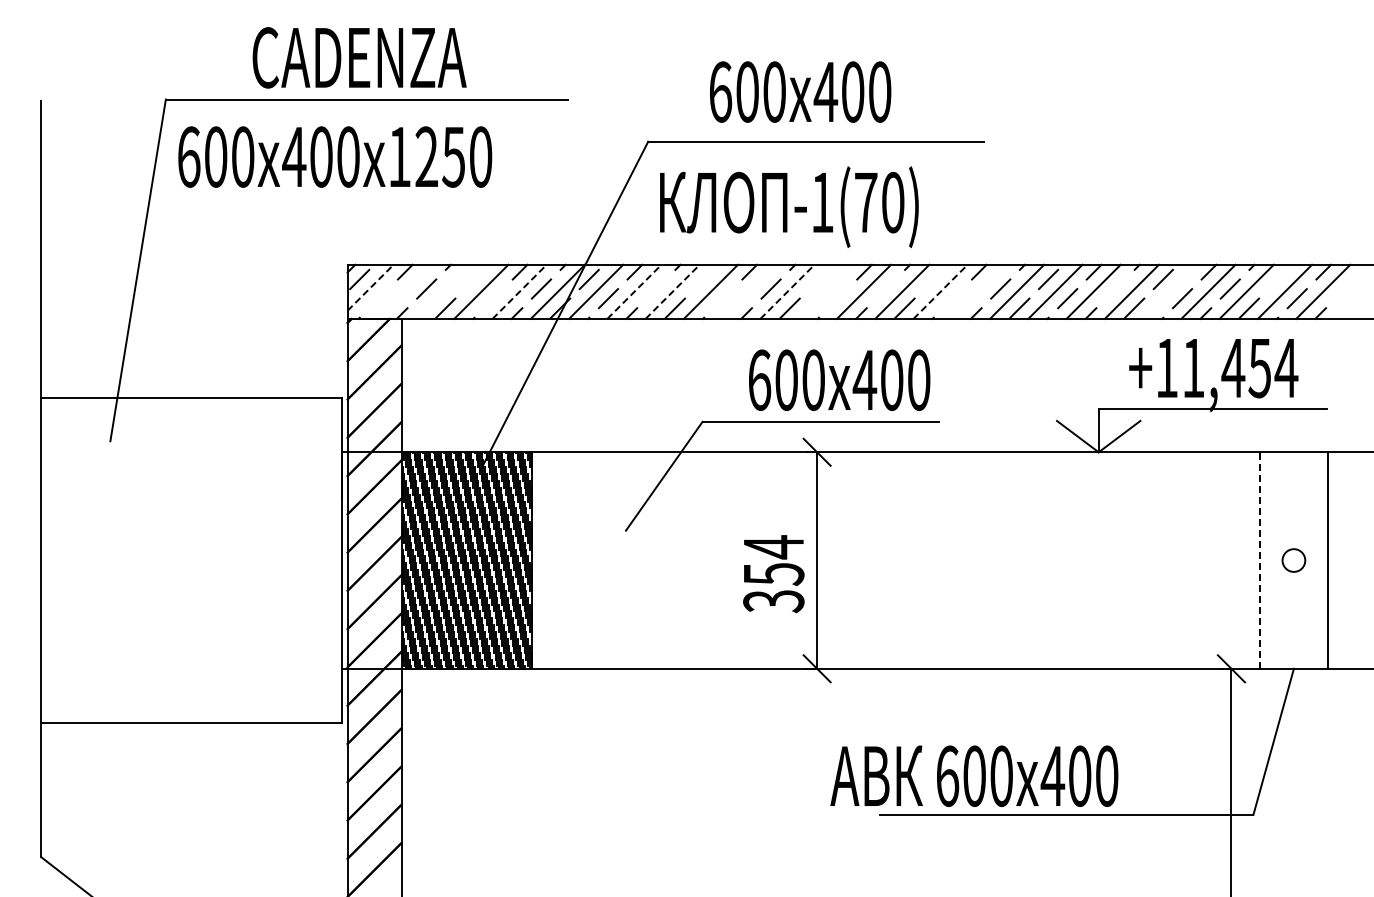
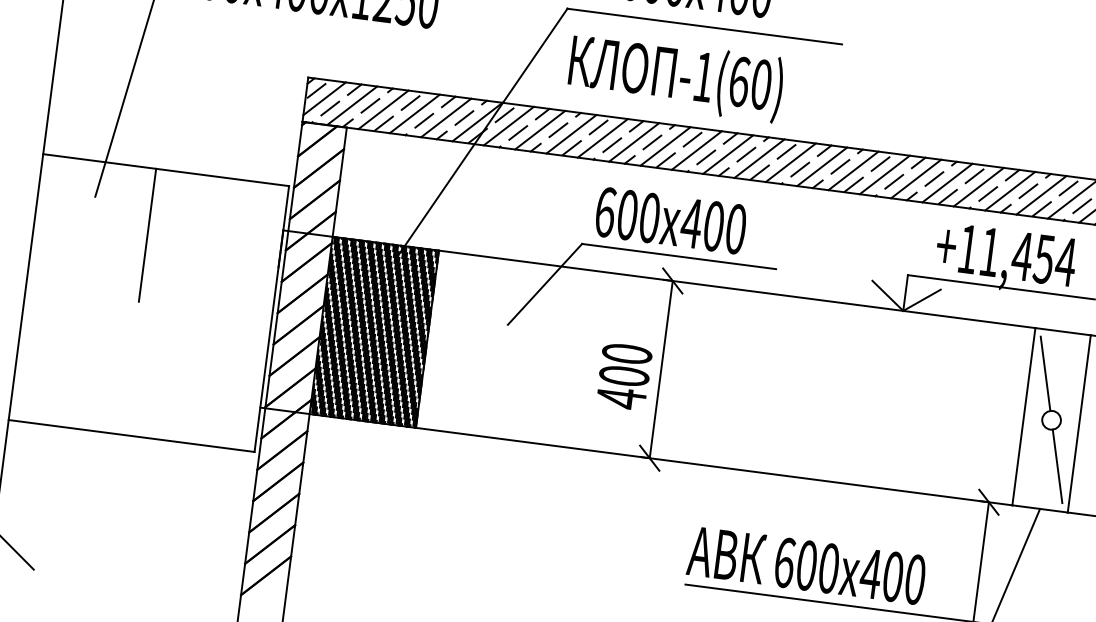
text: (866, 202) -> (739, 81), -1(70) -> -1(60)
line: (474, 279) -> (410, 103), added
line: (703, 279) -> (598, 127), added
line: (818, 279) -> (692, 139), added
line: (933, 279) -> (786, 151), added
line: (1277, 279) -> (1068, 188), added
line: (370, 287) -> (324, 98), dashed -> solid
line: (655, 288) -> (557, 129), added
line: (885, 288) -> (746, 154), added
line: (1115, 288) -> (934, 178), added
line: (404, 291) -> (352, 105), added
line: (443, 291) -> (383, 109), added
line: (519, 291) -> (446, 117), dashed -> solid
line: (634, 291) -> (540, 129), dashed -> solid
line: (673, 291) -> (572, 134), dashed -> solid
line: (749, 291) -> (634, 142), added
line: (787, 291) -> (665, 146), dashed -> solid
line: (825, 291) -> (696, 150), added
line: (940, 291) -> (790, 162), dashed -> solid
line: (978, 291) -> (821, 166), added
line: (1170, 291) -> (979, 186), added
line: (378, 298) -> (329, 108), added
line: (493, 298) -> (424, 120), added
line: (722, 298) -> (611, 145), added
line: (837, 298) -> (705, 157), added
line: (952, 298) -> (799, 169), added
text: (839, 379) -> (670, 220), moved
line: (179, 479) -> (147, 235), added
line: (1279, 505) -> (1045, 373), added
line: (1260, 560) -> (1024, 416), dashed -> solid
text: (773, 574) -> (624, 376), 354 -> 400
line: (1307, 614) -> (1056, 465), added
text: (974, 775) -> (806, 564), moved

